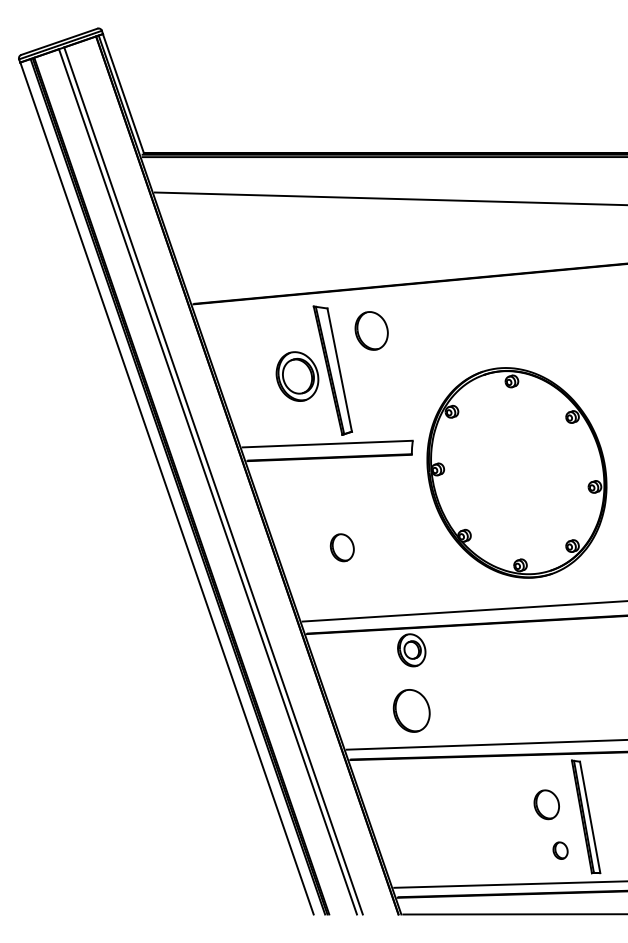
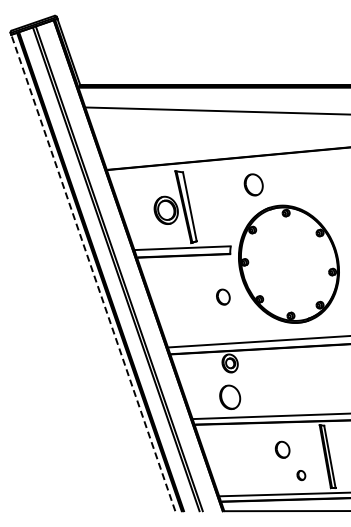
part: (371, 330) -> (253, 184), moved
line: (167, 489) -> (93, 273), solid -> dashed
part: (342, 546) -> (223, 296), moved
part: (546, 804) -> (282, 449), moved
part: (560, 850) -> (301, 475), moved

